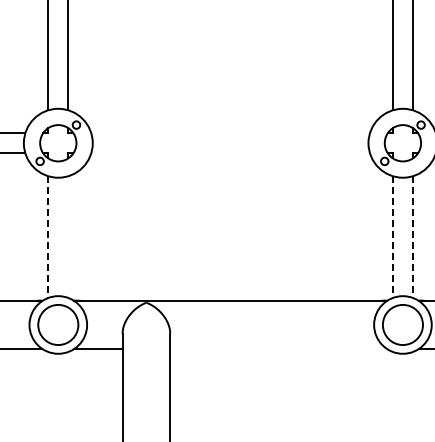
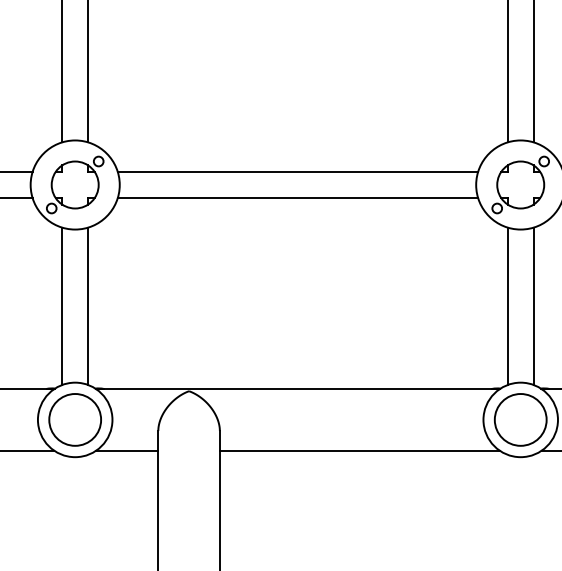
line: (230, 133) -> (297, 172), added
line: (230, 153) -> (297, 198), added
line: (68, 236) -> (88, 305), added
line: (48, 237) -> (62, 306), dashed -> solid
line: (392, 237) -> (507, 306), dashed -> solid
line: (412, 237) -> (533, 306), dashed -> solid
line: (278, 348) -> (359, 450), added

